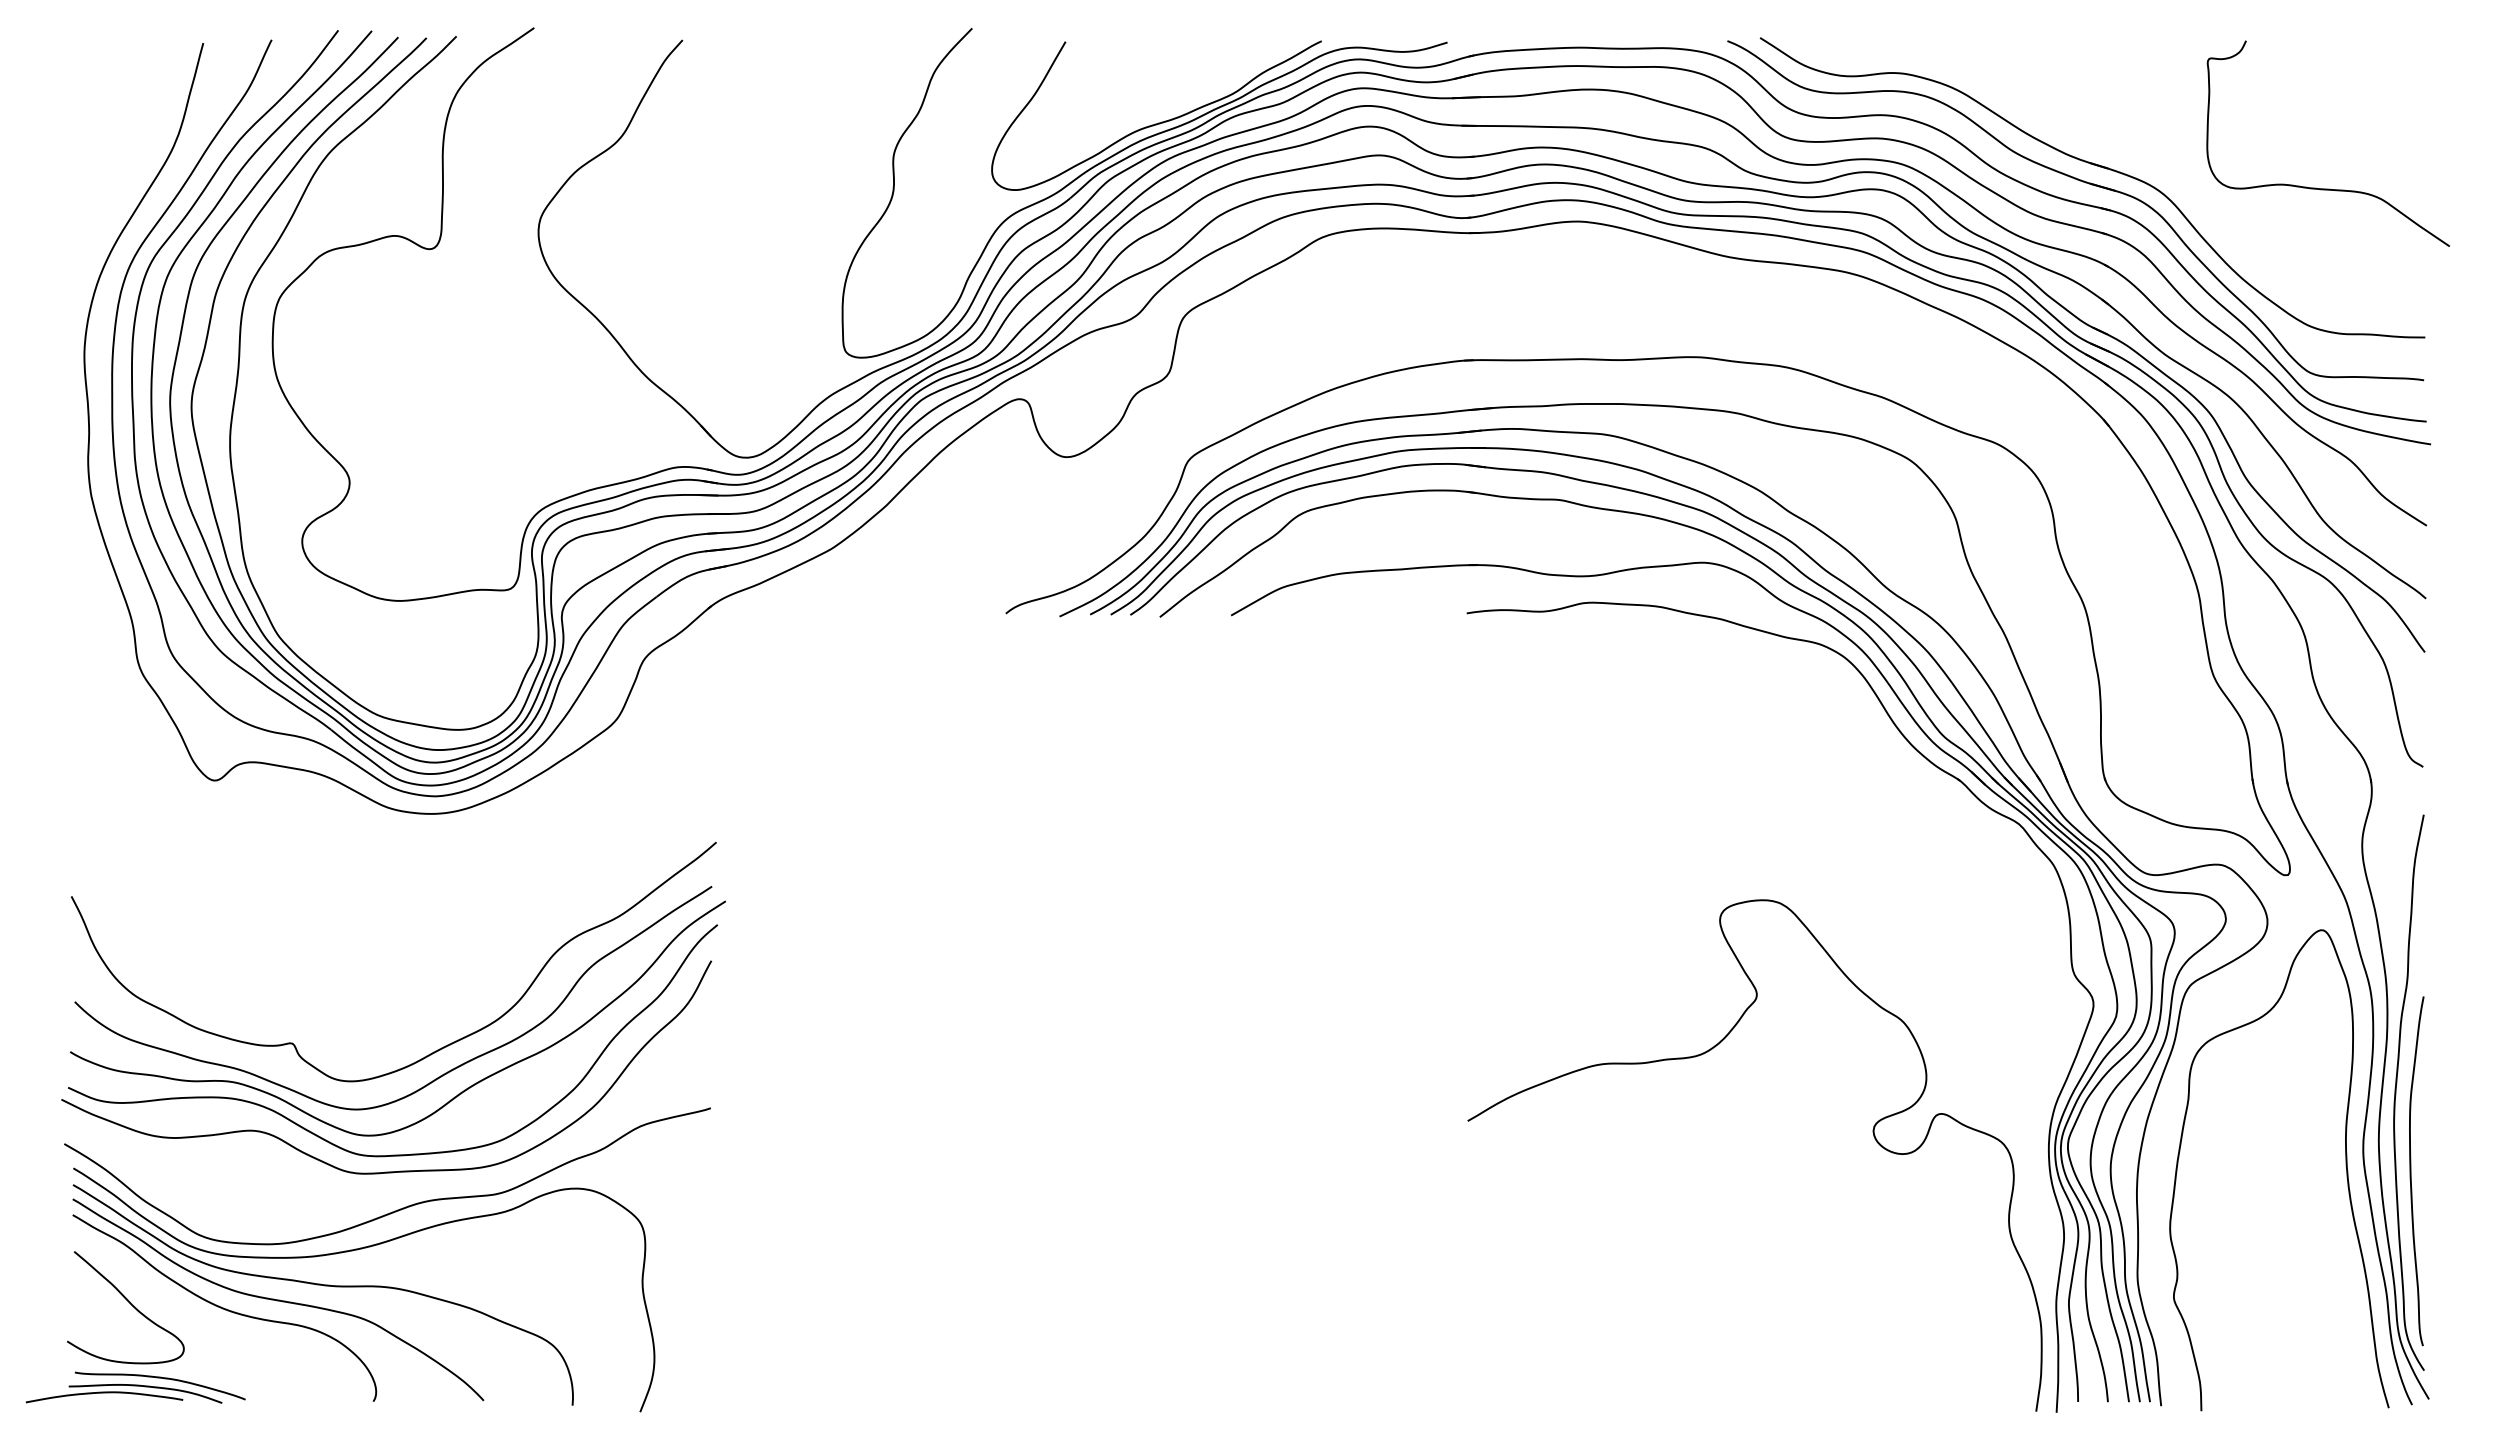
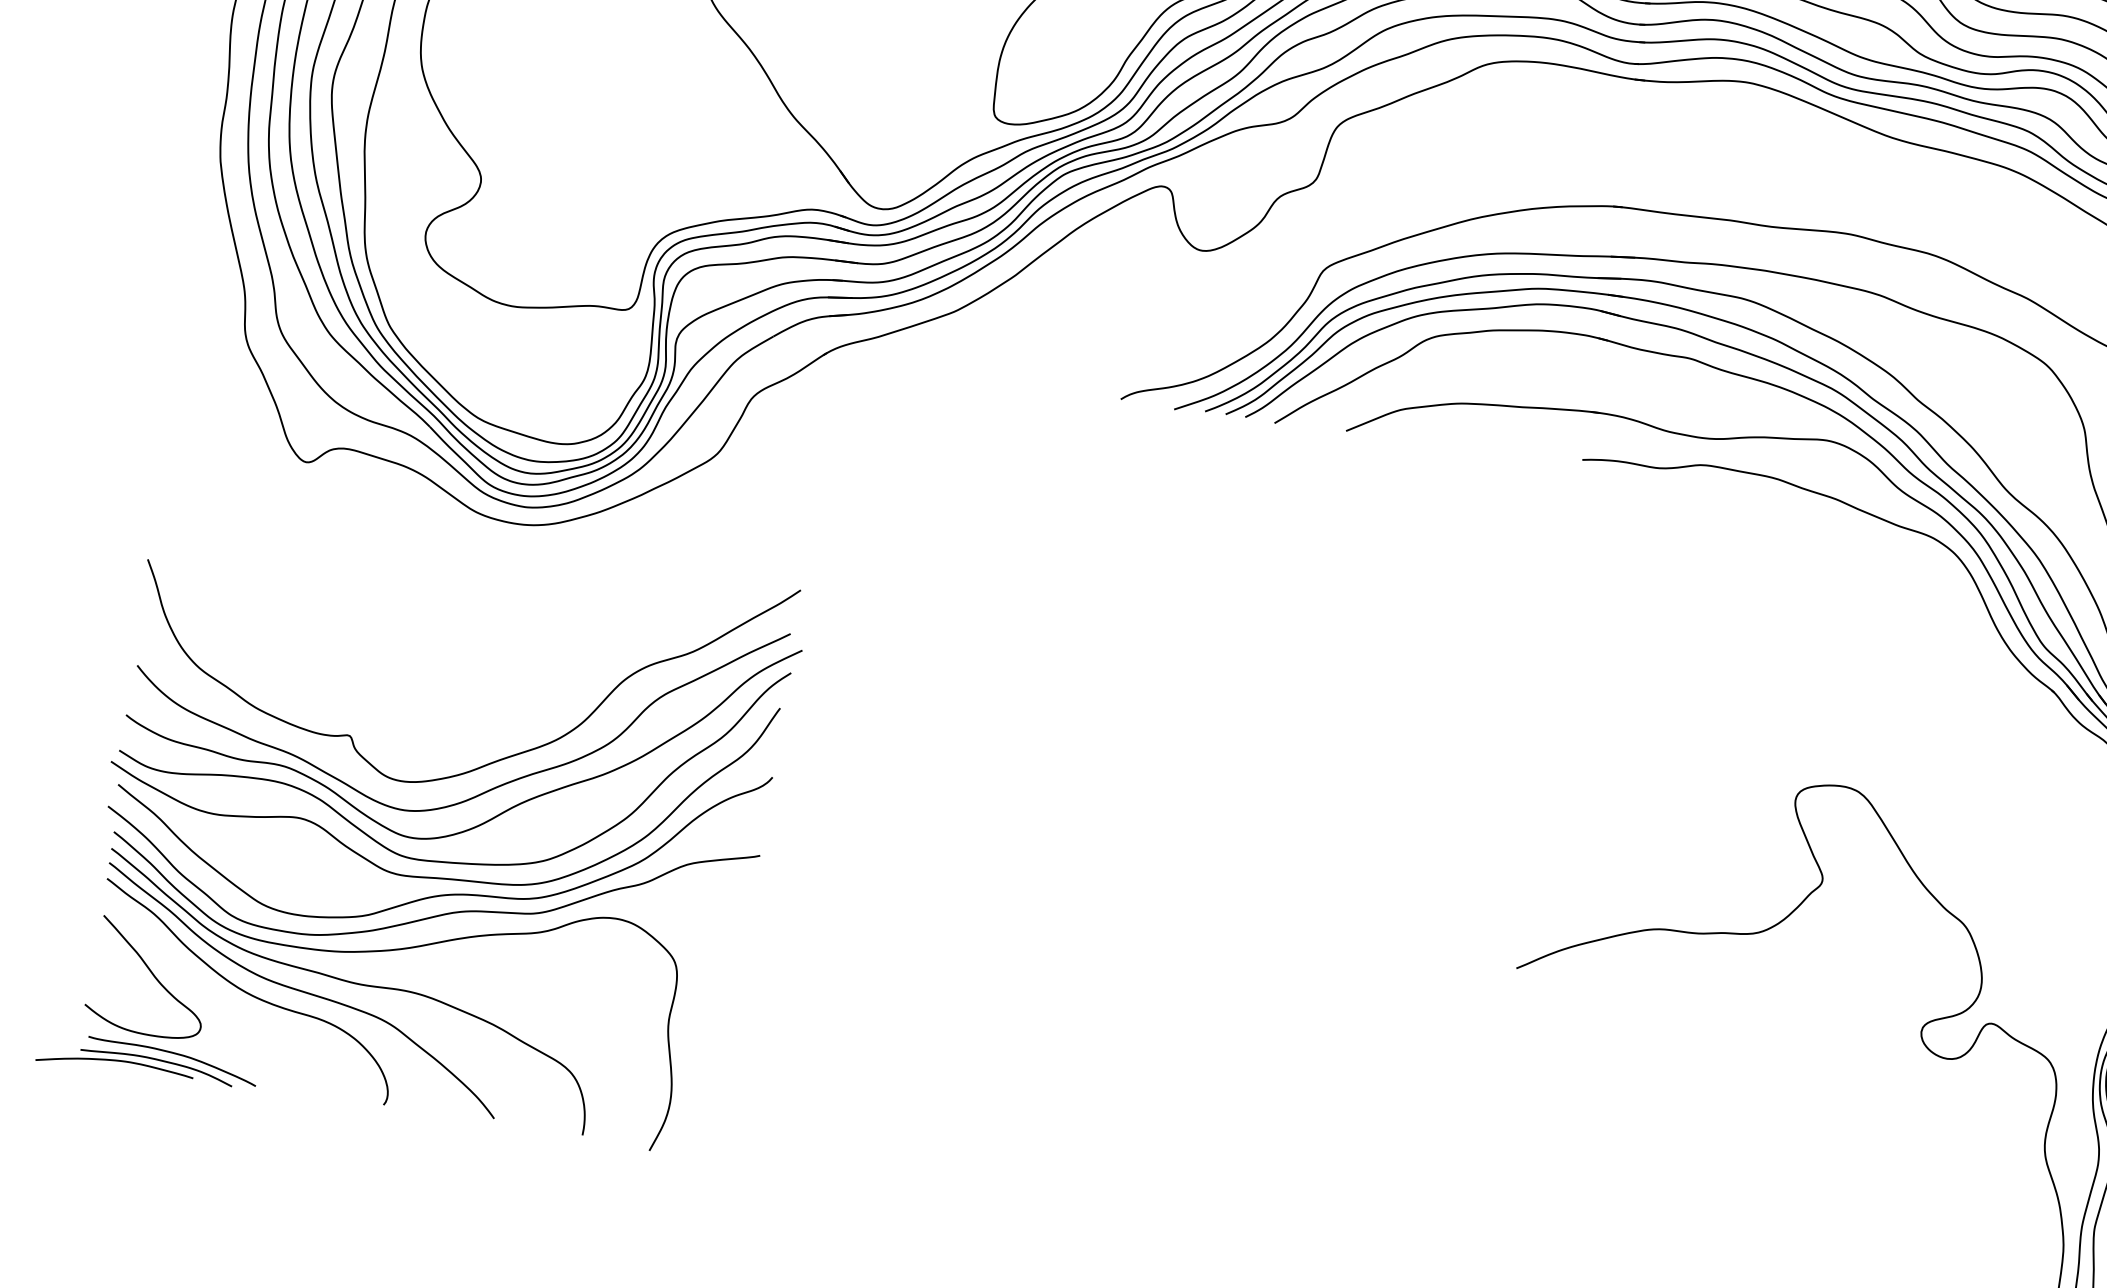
curve: (406, 1186) -> (445, 894), added

